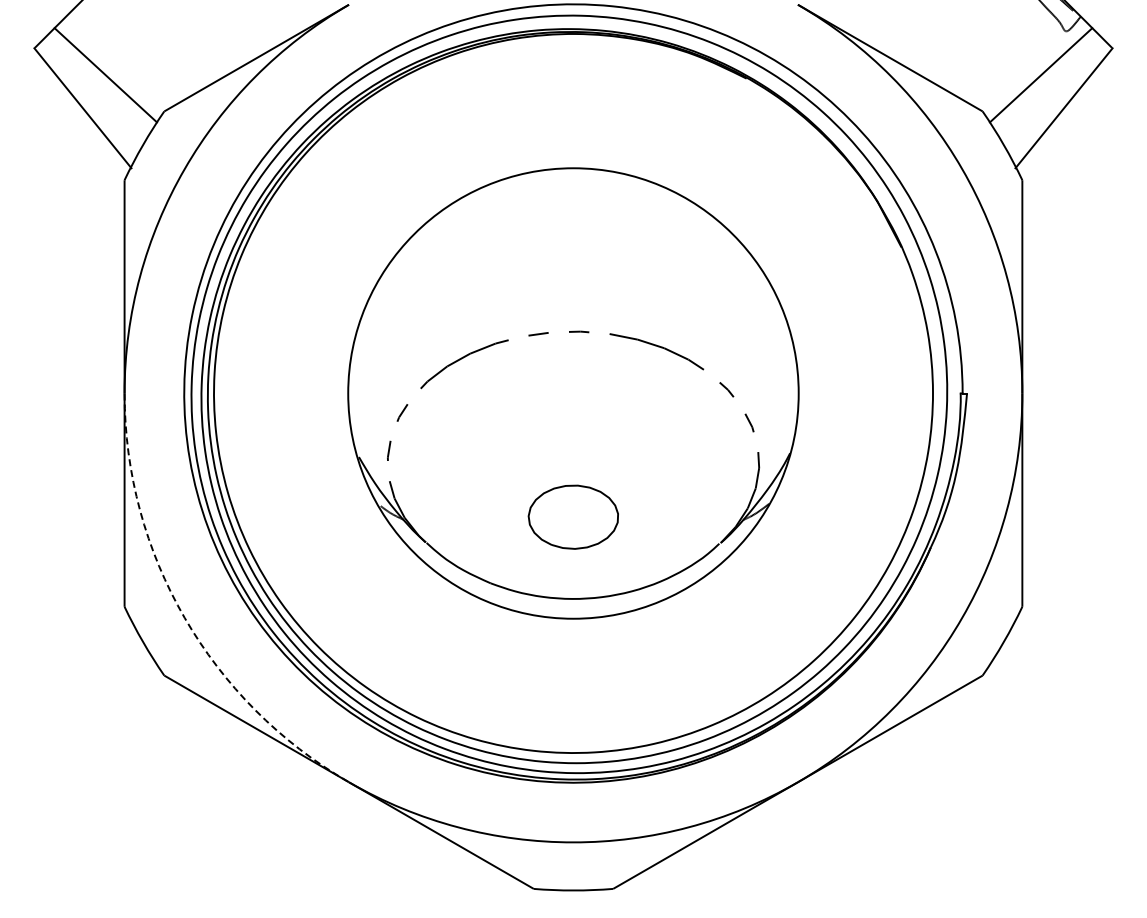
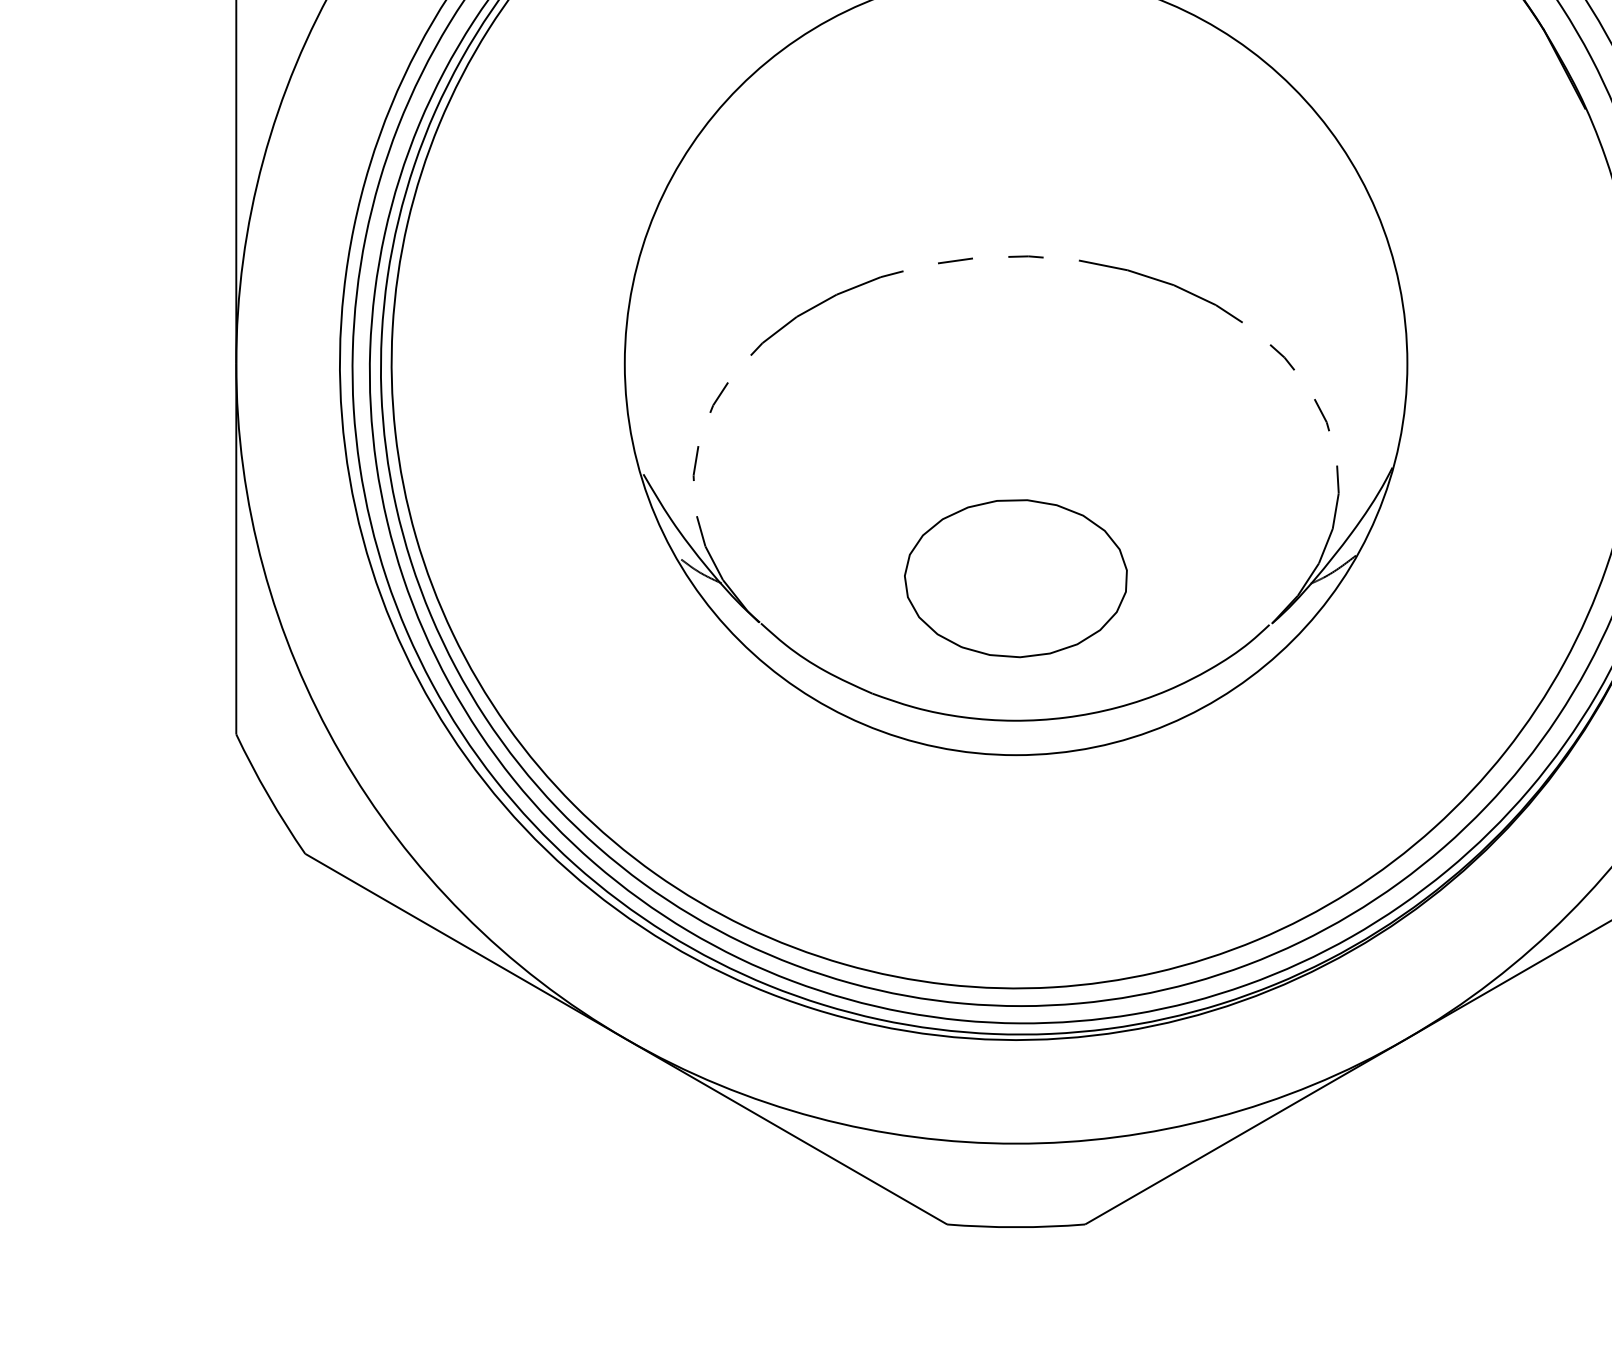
part: (573, 517) -> (1016, 579), size x1.43
arc: (184, 617) -> (340, 752), dashed -> solid

